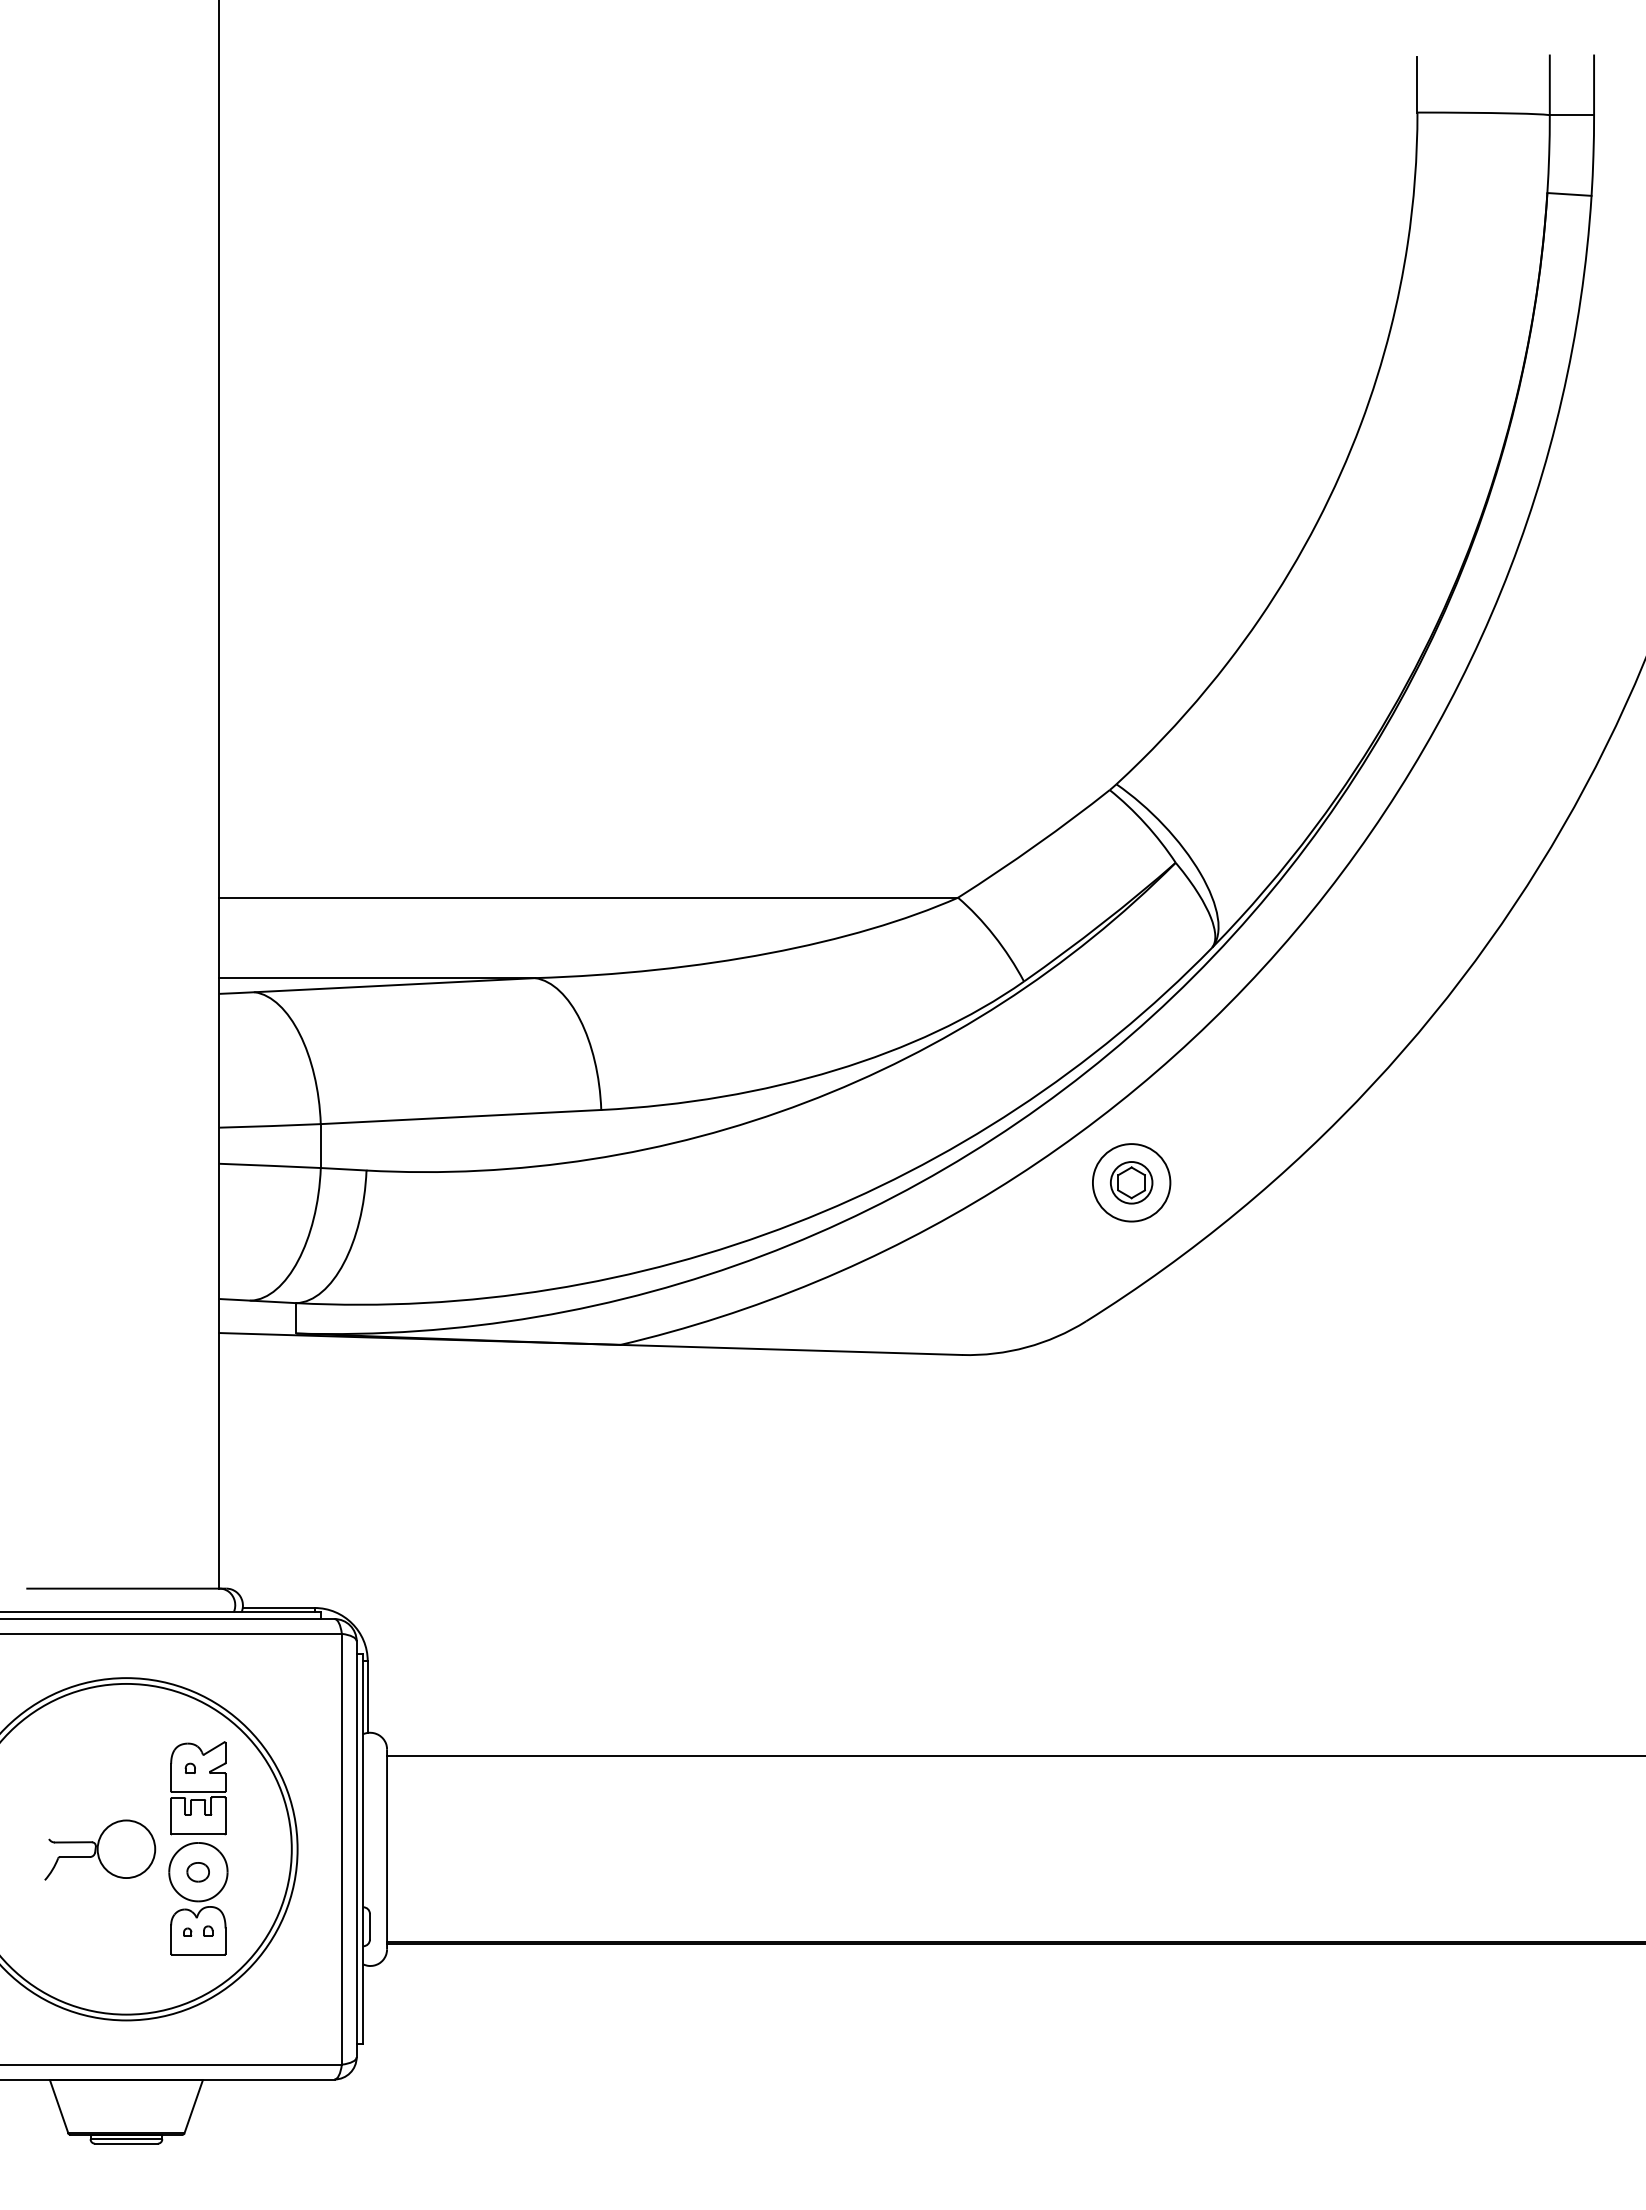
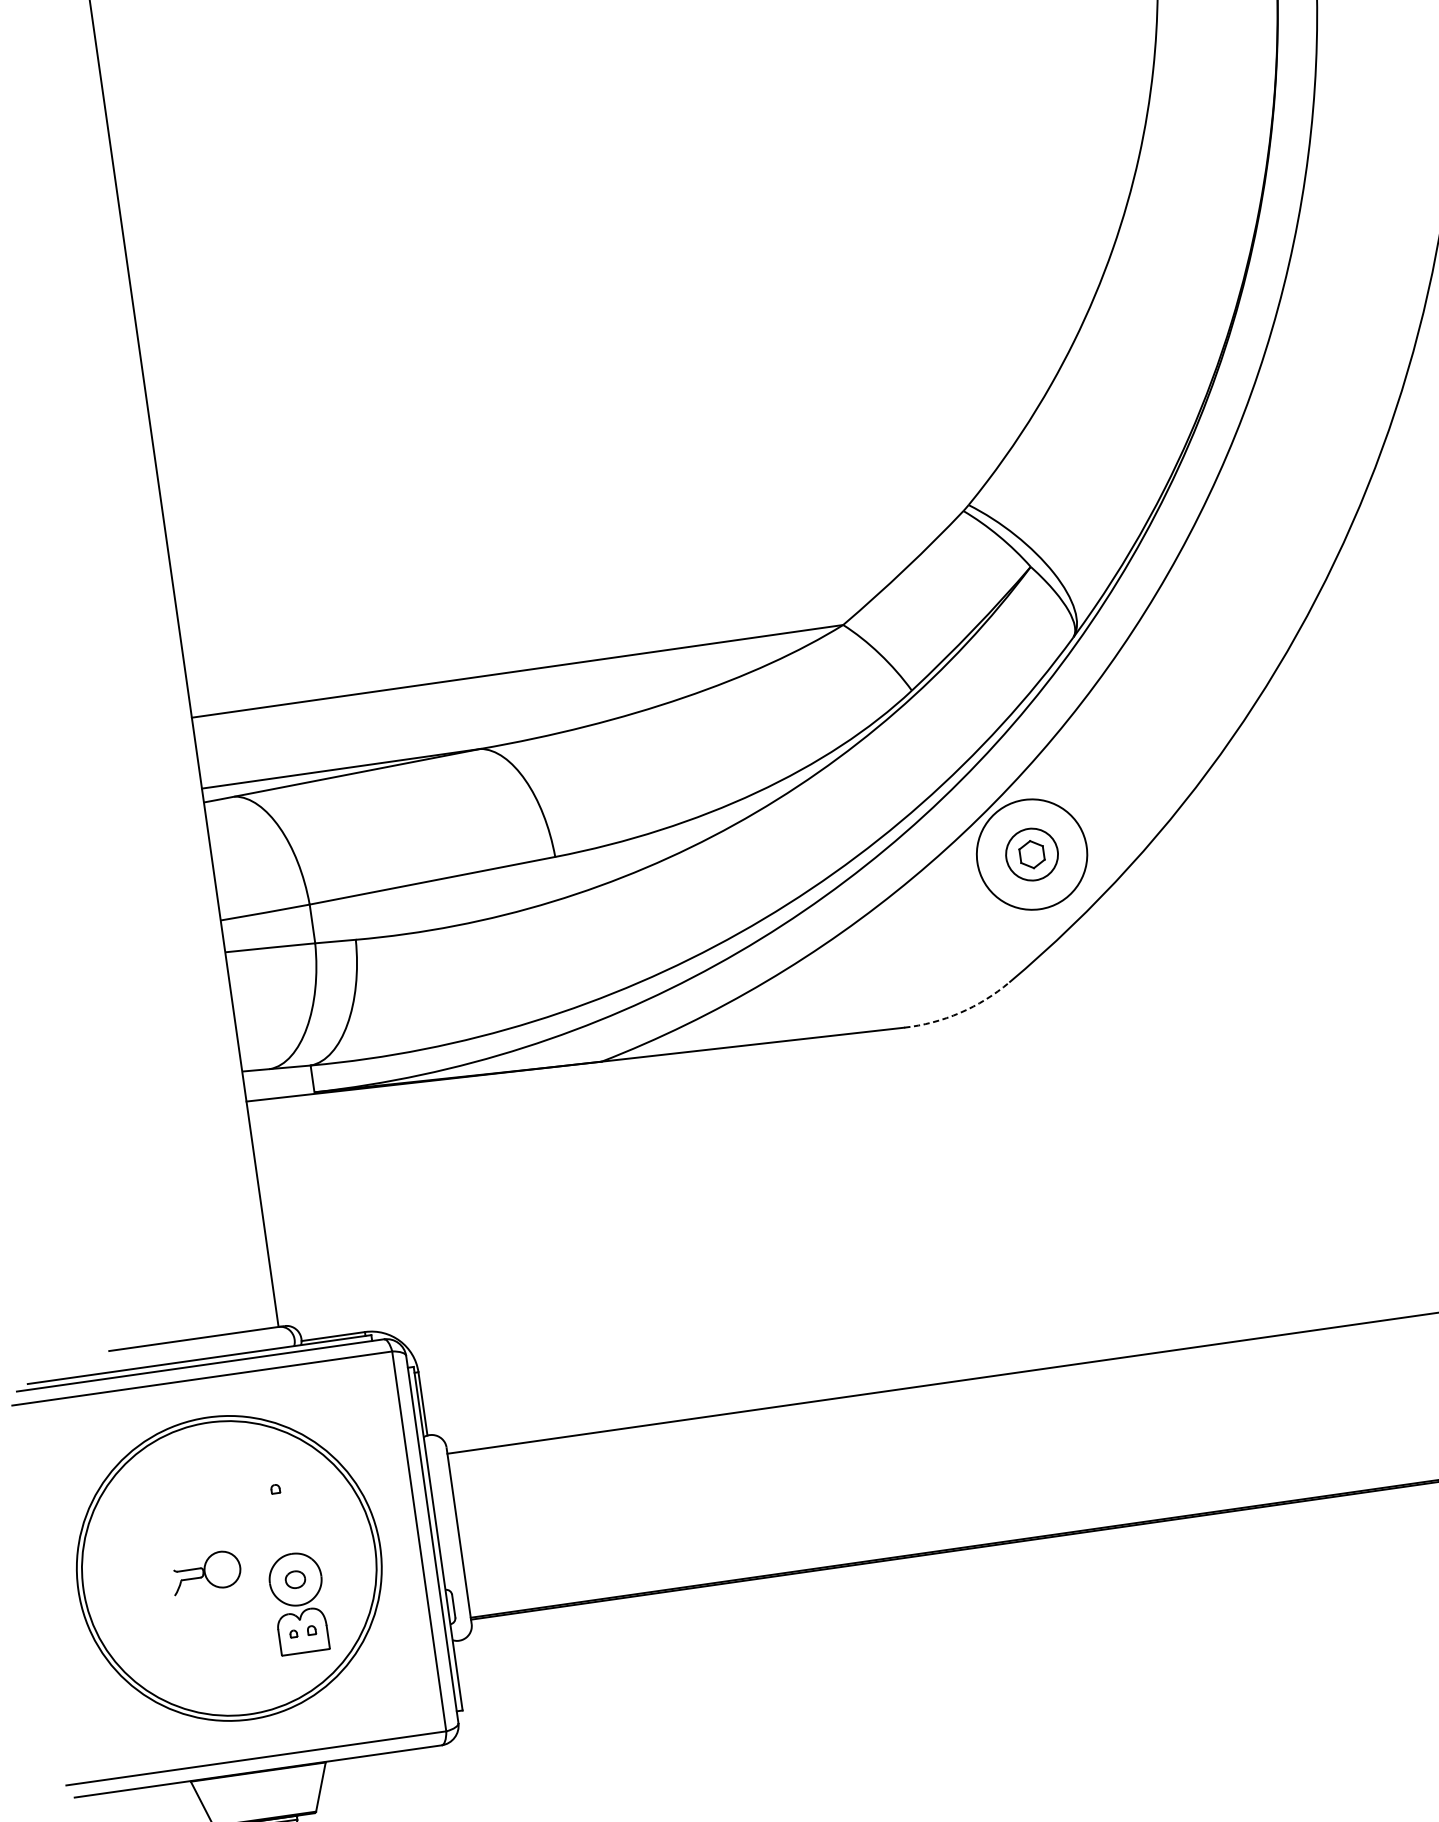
circle: (1131, 1182) -> (1031, 854), size x1.4
circle: (1131, 1182) -> (1031, 854), size x1.6
arc: (1026, 1347) -> (960, 1013), solid -> dashed
part: (198, 1788) -> (285, 1505), removed
part: (100, 1849) -> (206, 1571), size x0.7

